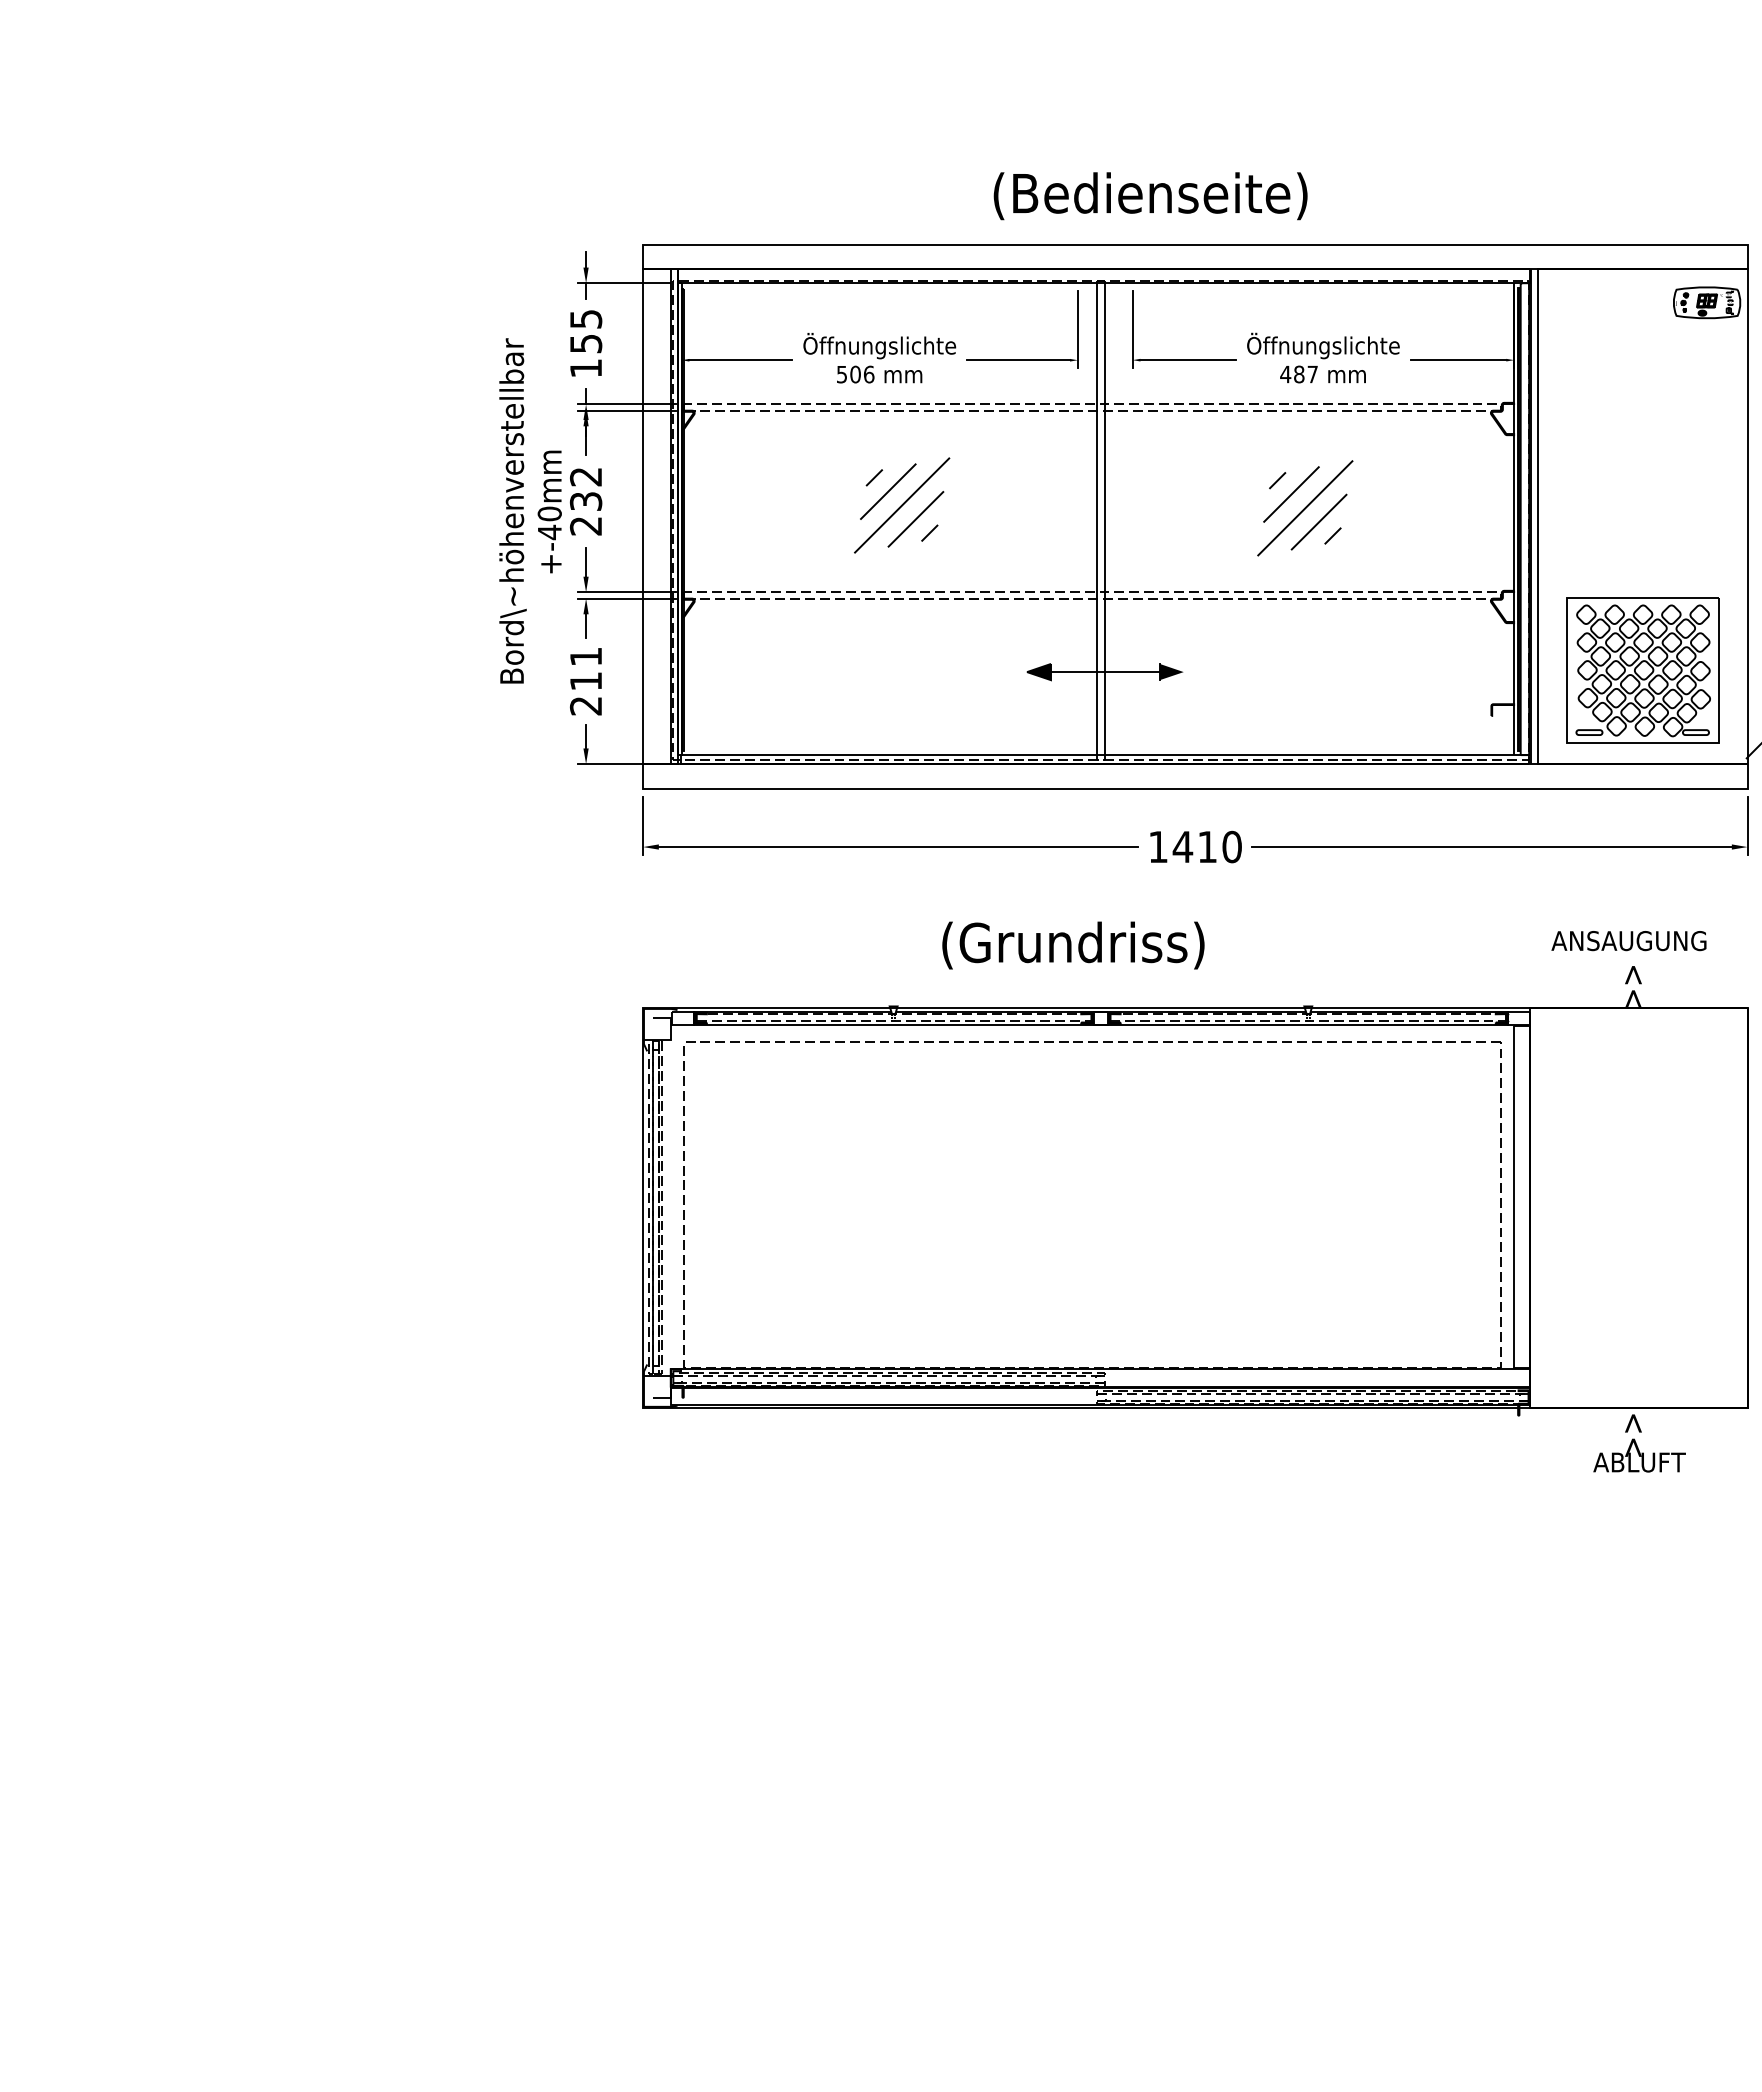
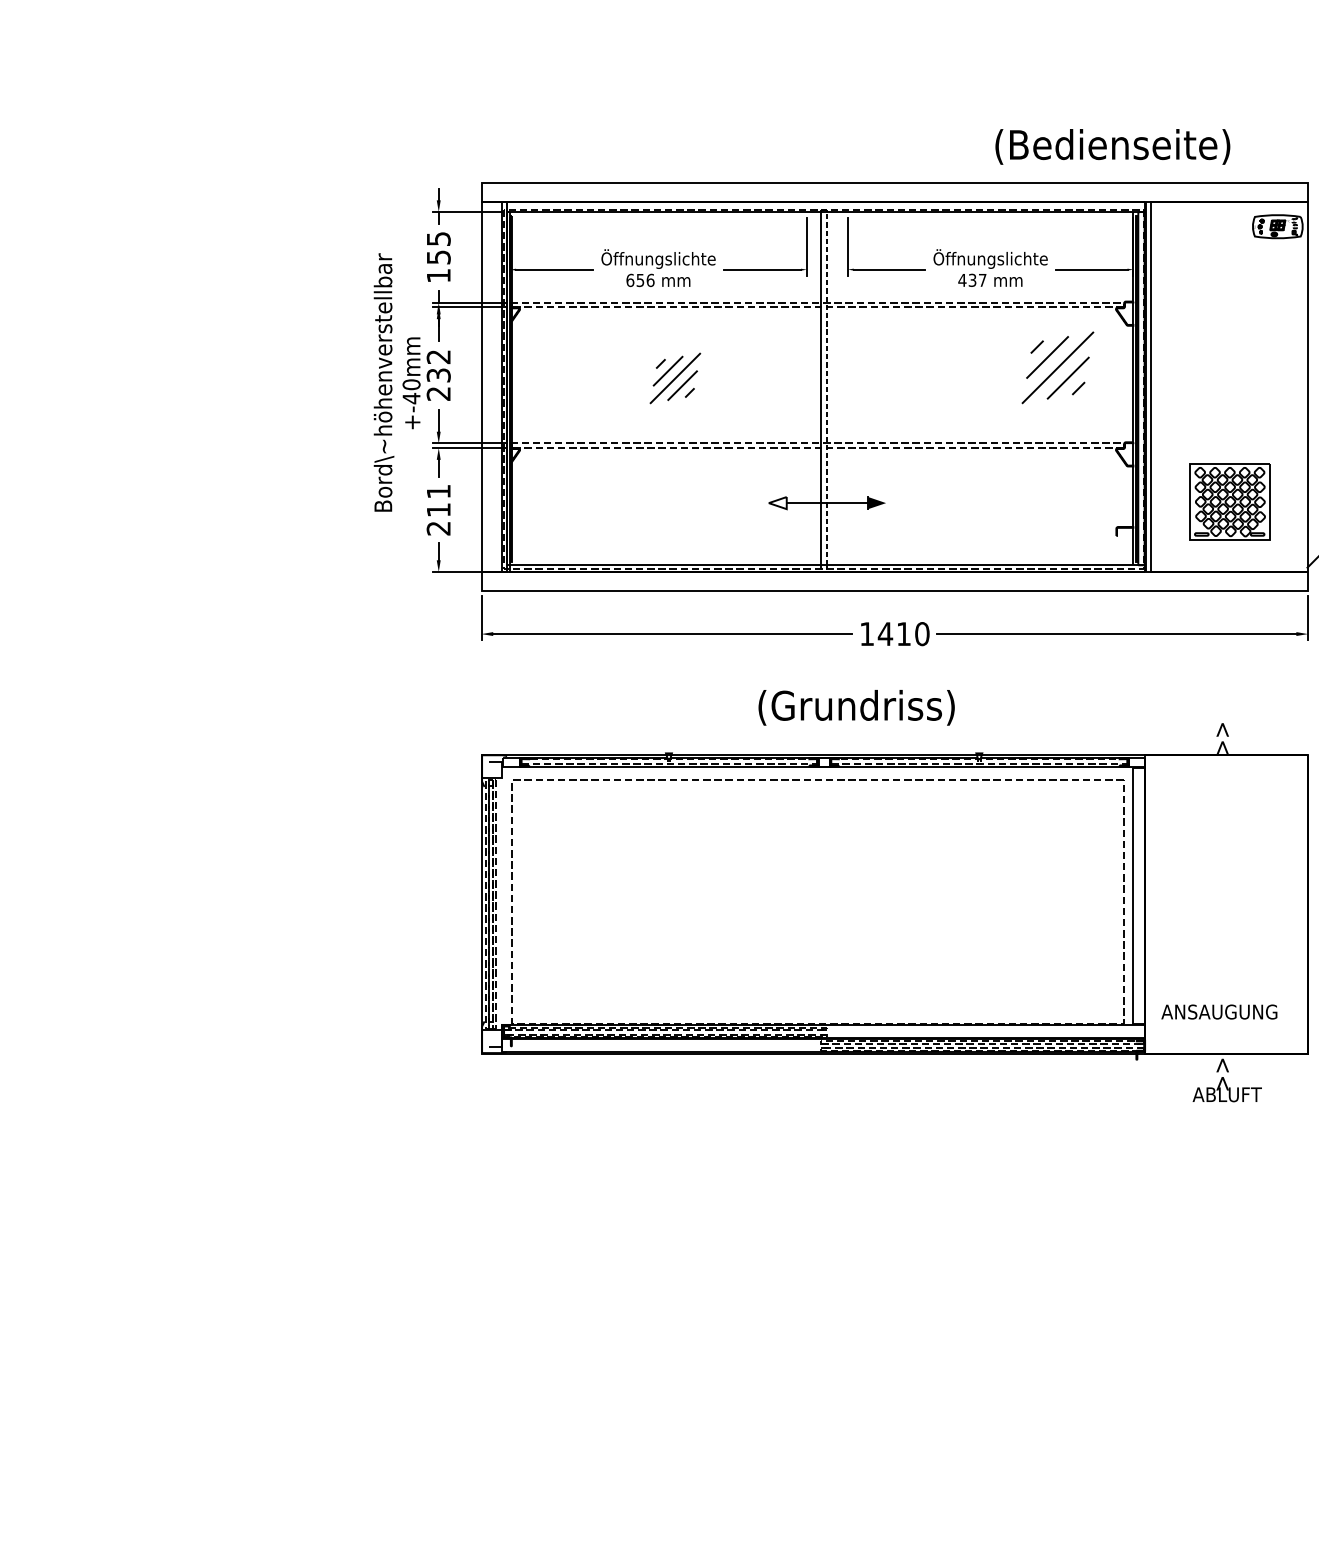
text: (1150, 196) -> (1112, 147), moved
text: (848, 374) -> (635, 280), 506 -> 656
text: (1299, 374) -> (972, 280), 487 -> 437
part: (902, 505) -> (675, 378), size x0.7
part: (1305, 508) -> (1058, 367), moved
line: (1104, 519) -> (826, 388), solid -> dashed
part: (1642, 670) -> (1229, 501), size x0.7
fill: (1039, 671) -> (778, 502), removed
text: (1628, 941) -> (1219, 1012), moved
text: (1073, 945) -> (856, 707), moved

